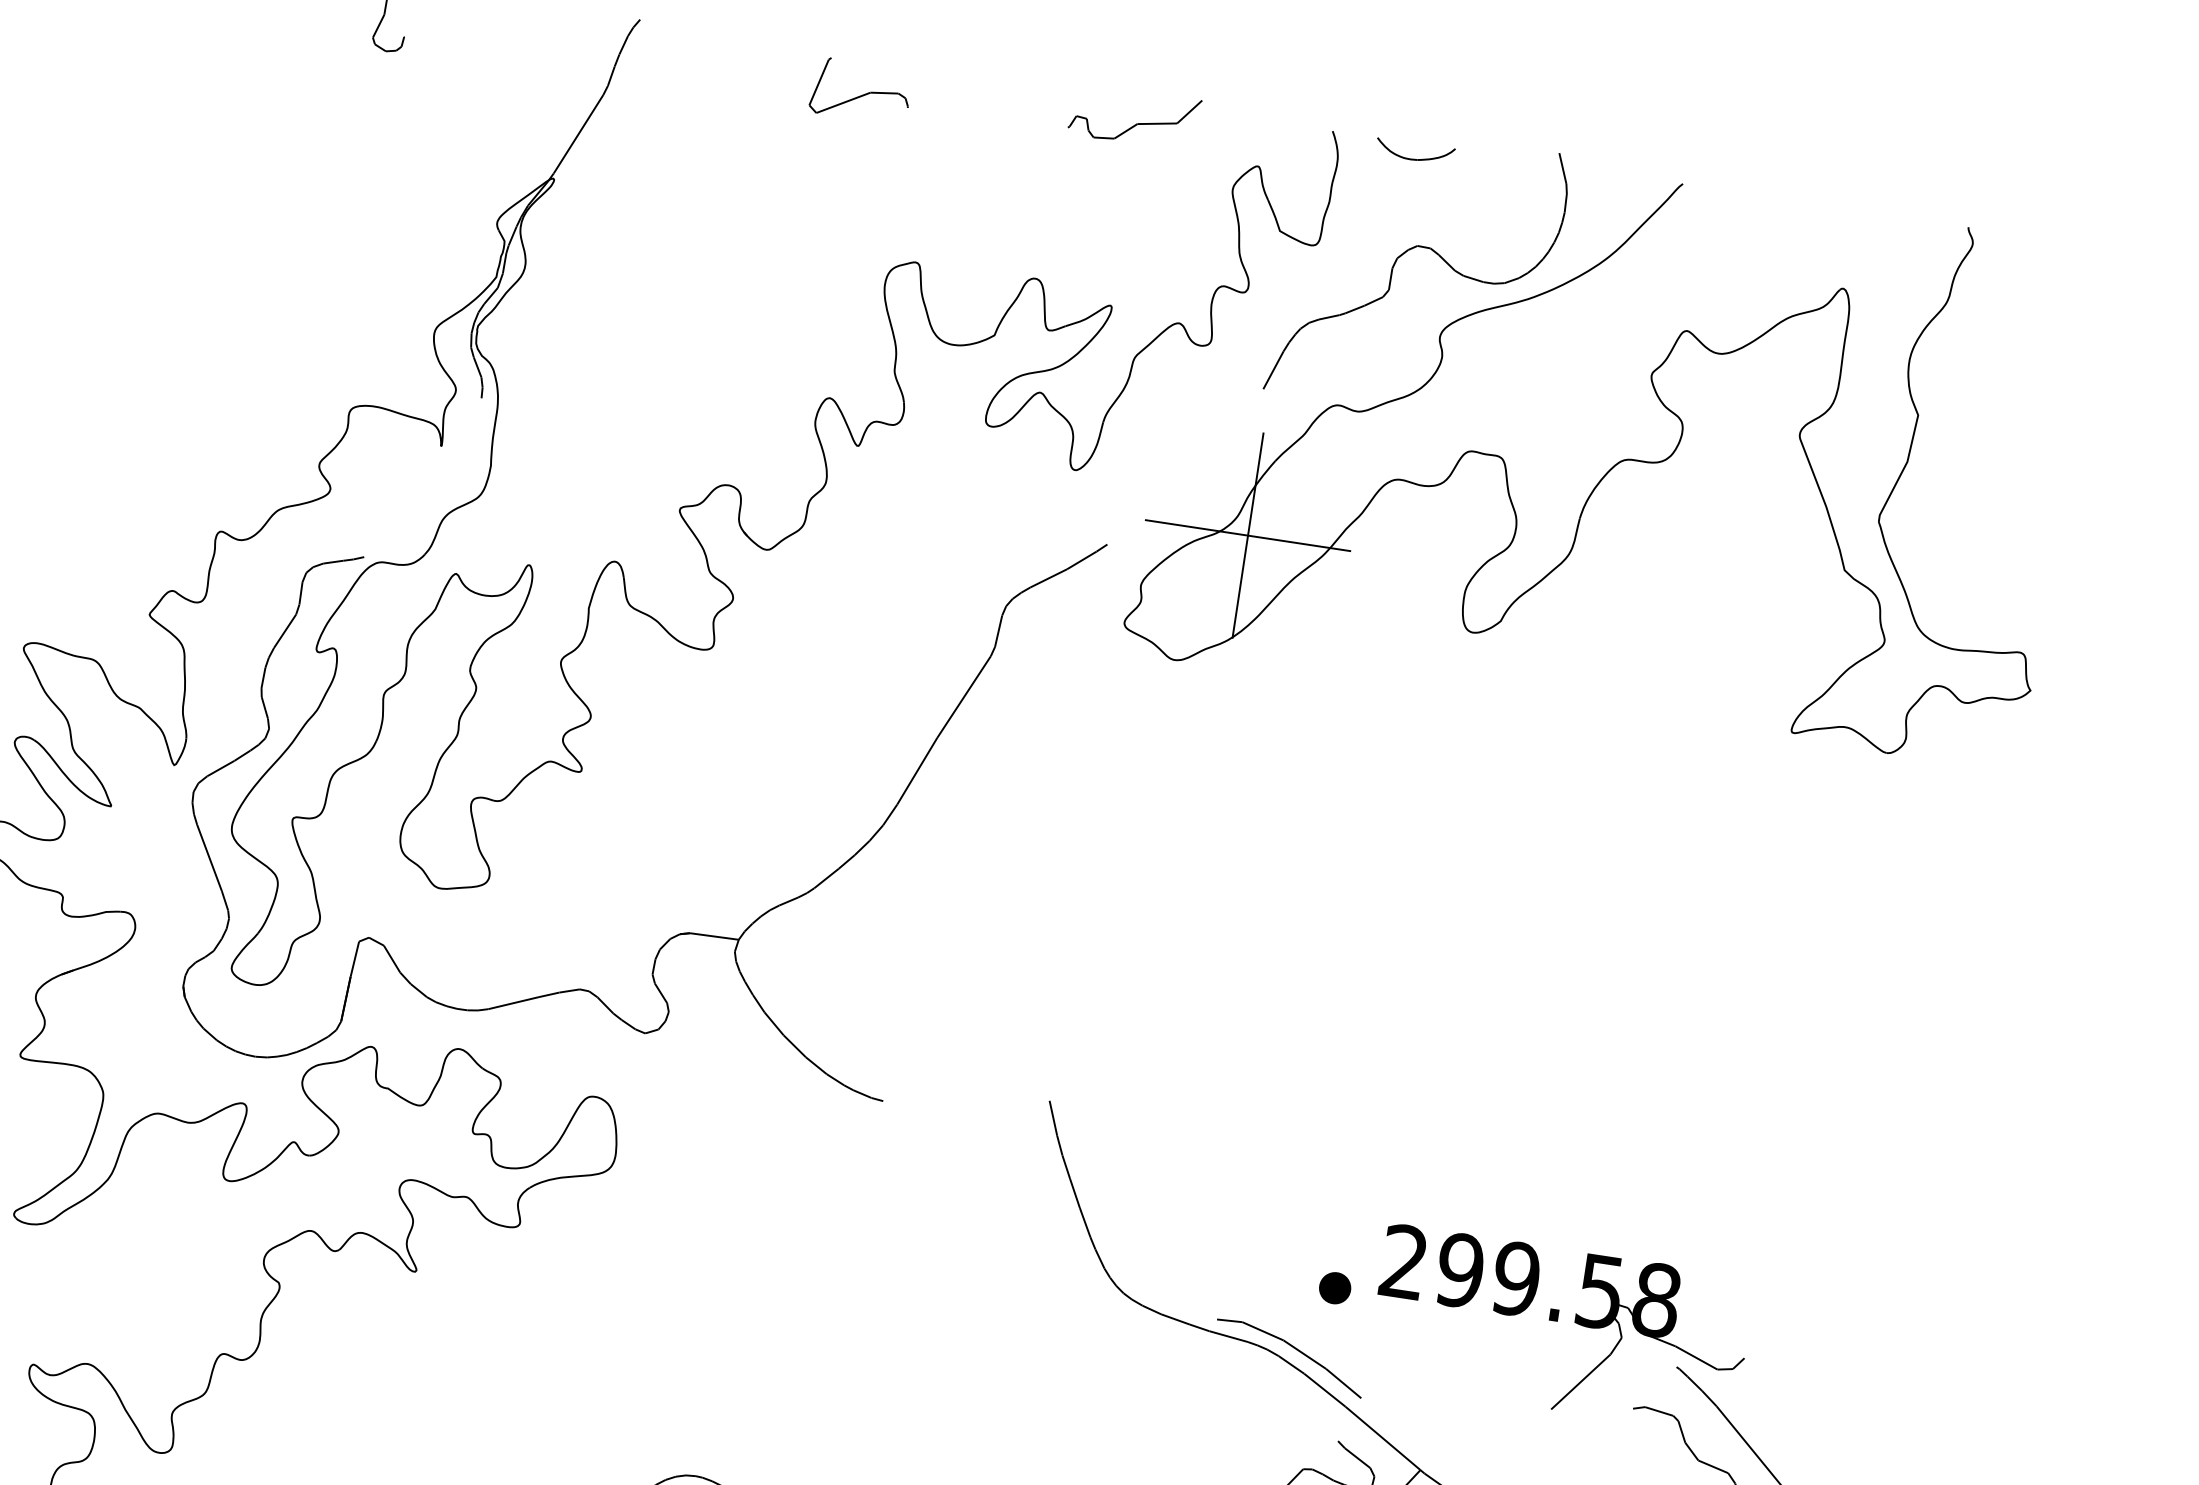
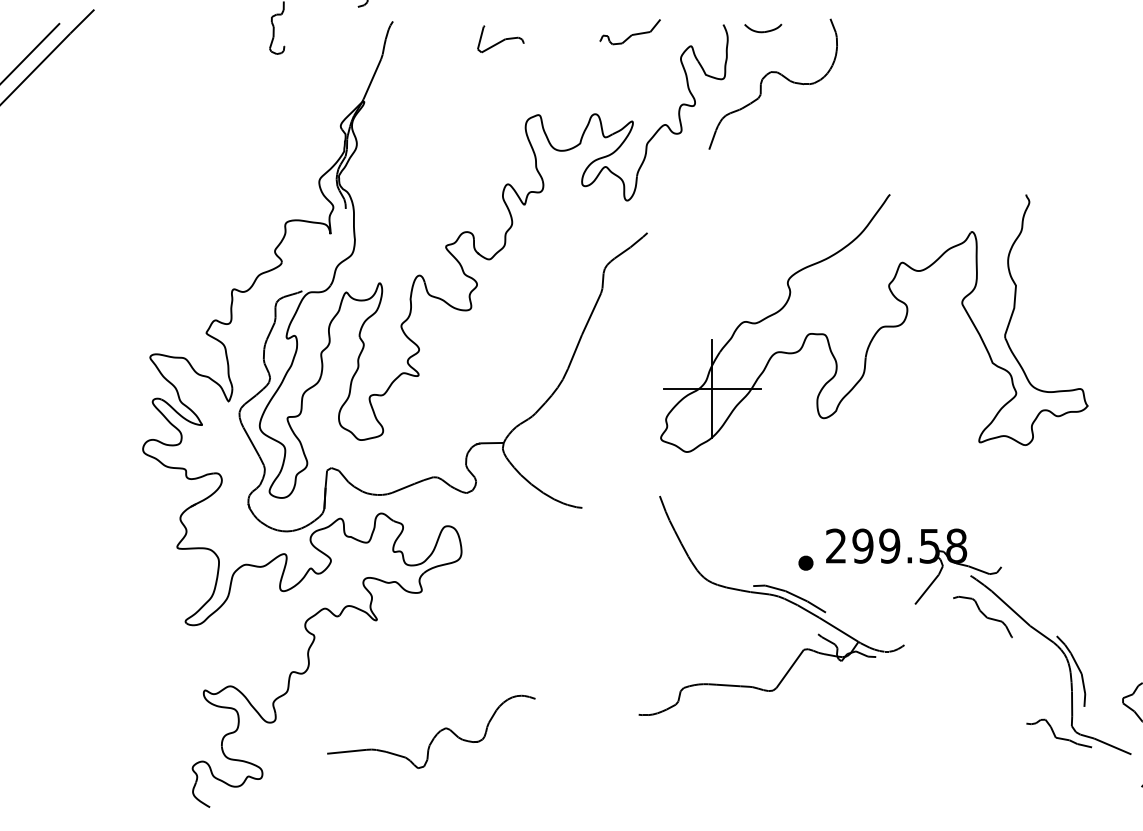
part: (1615, 461) -> (878, 328), moved

